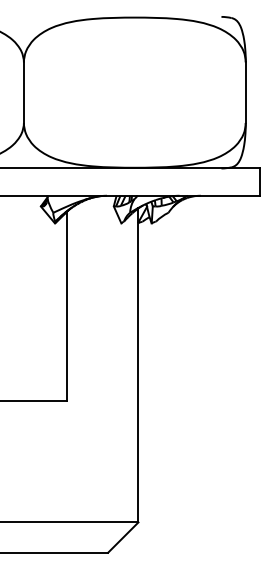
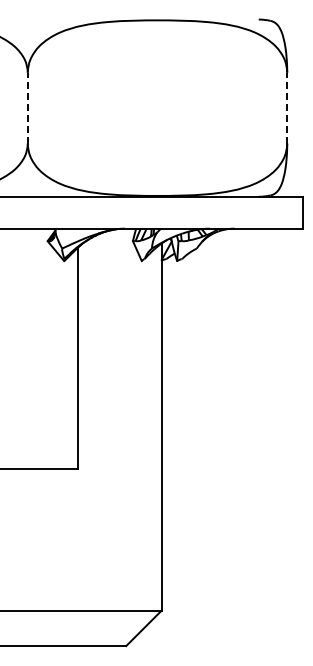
line: (23, 92) -> (27, 107), solid -> dashed
line: (246, 92) -> (287, 107), solid -> dashed

